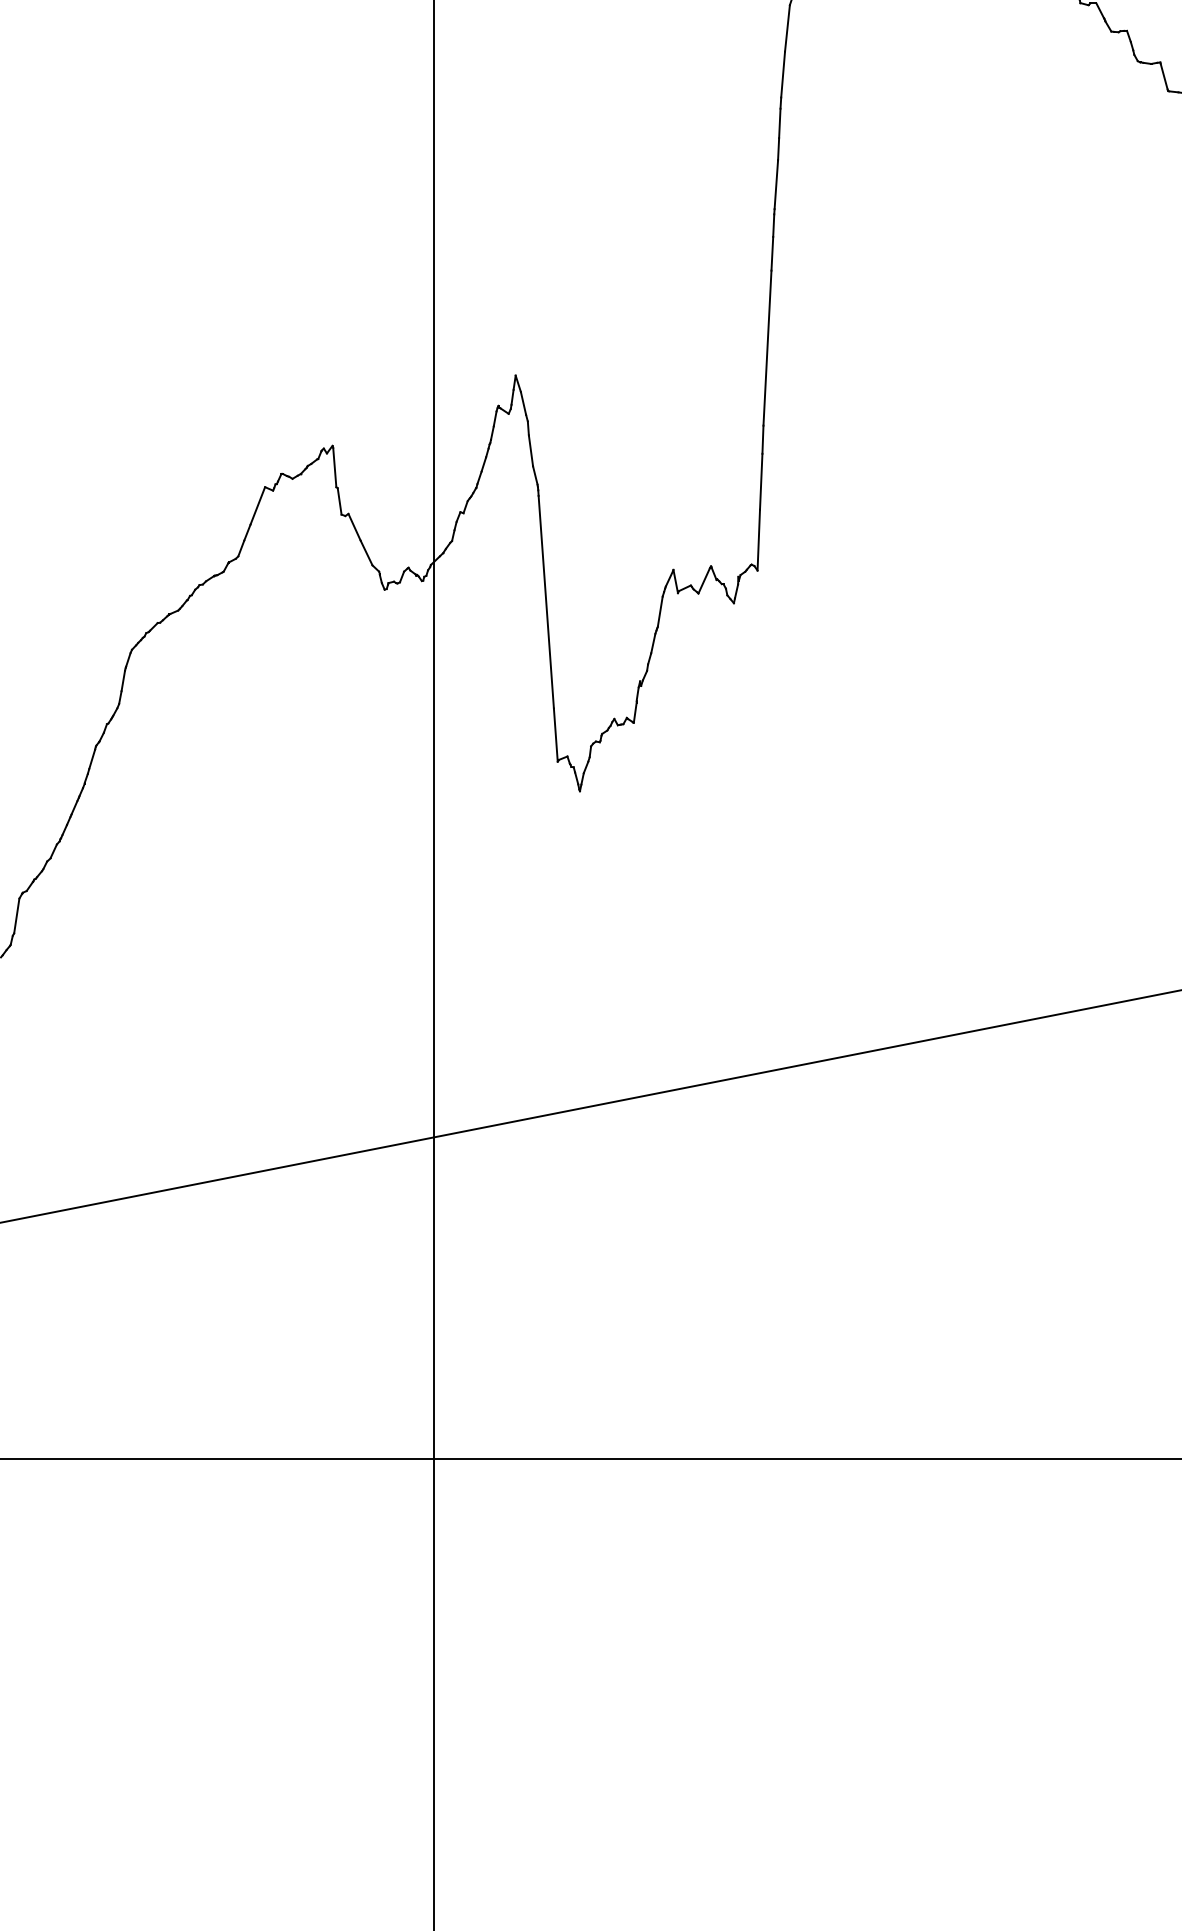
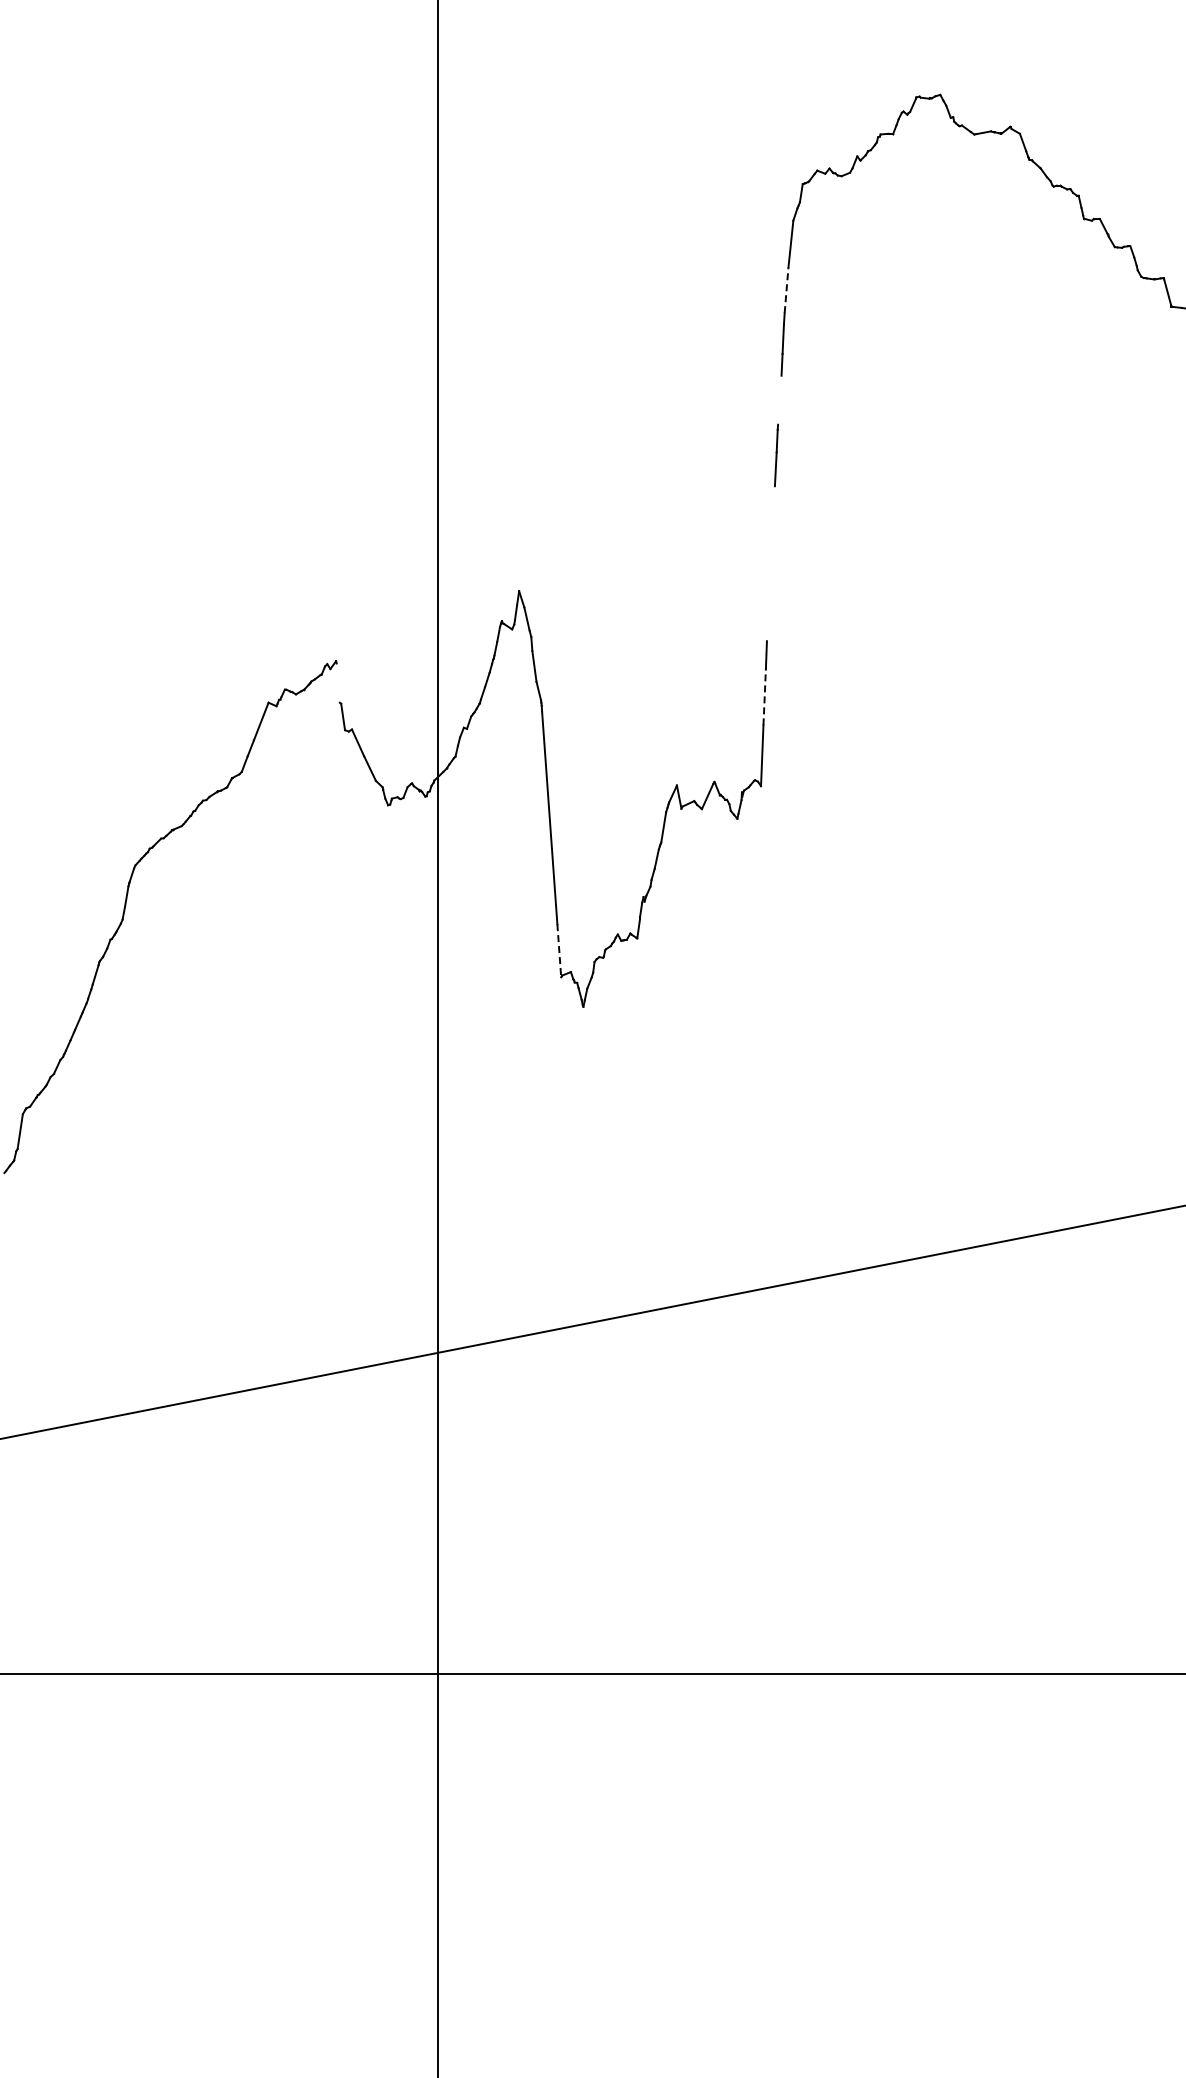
line: (783, 73) -> (786, 289), solid -> dashed
line: (776, 183) -> (779, 399), removed
line: (767, 347) -> (770, 563), removed
line: (334, 466) -> (337, 682), removed
line: (761, 480) -> (764, 696), solid -> dashed
line: (556, 734) -> (559, 950), solid -> dashed

